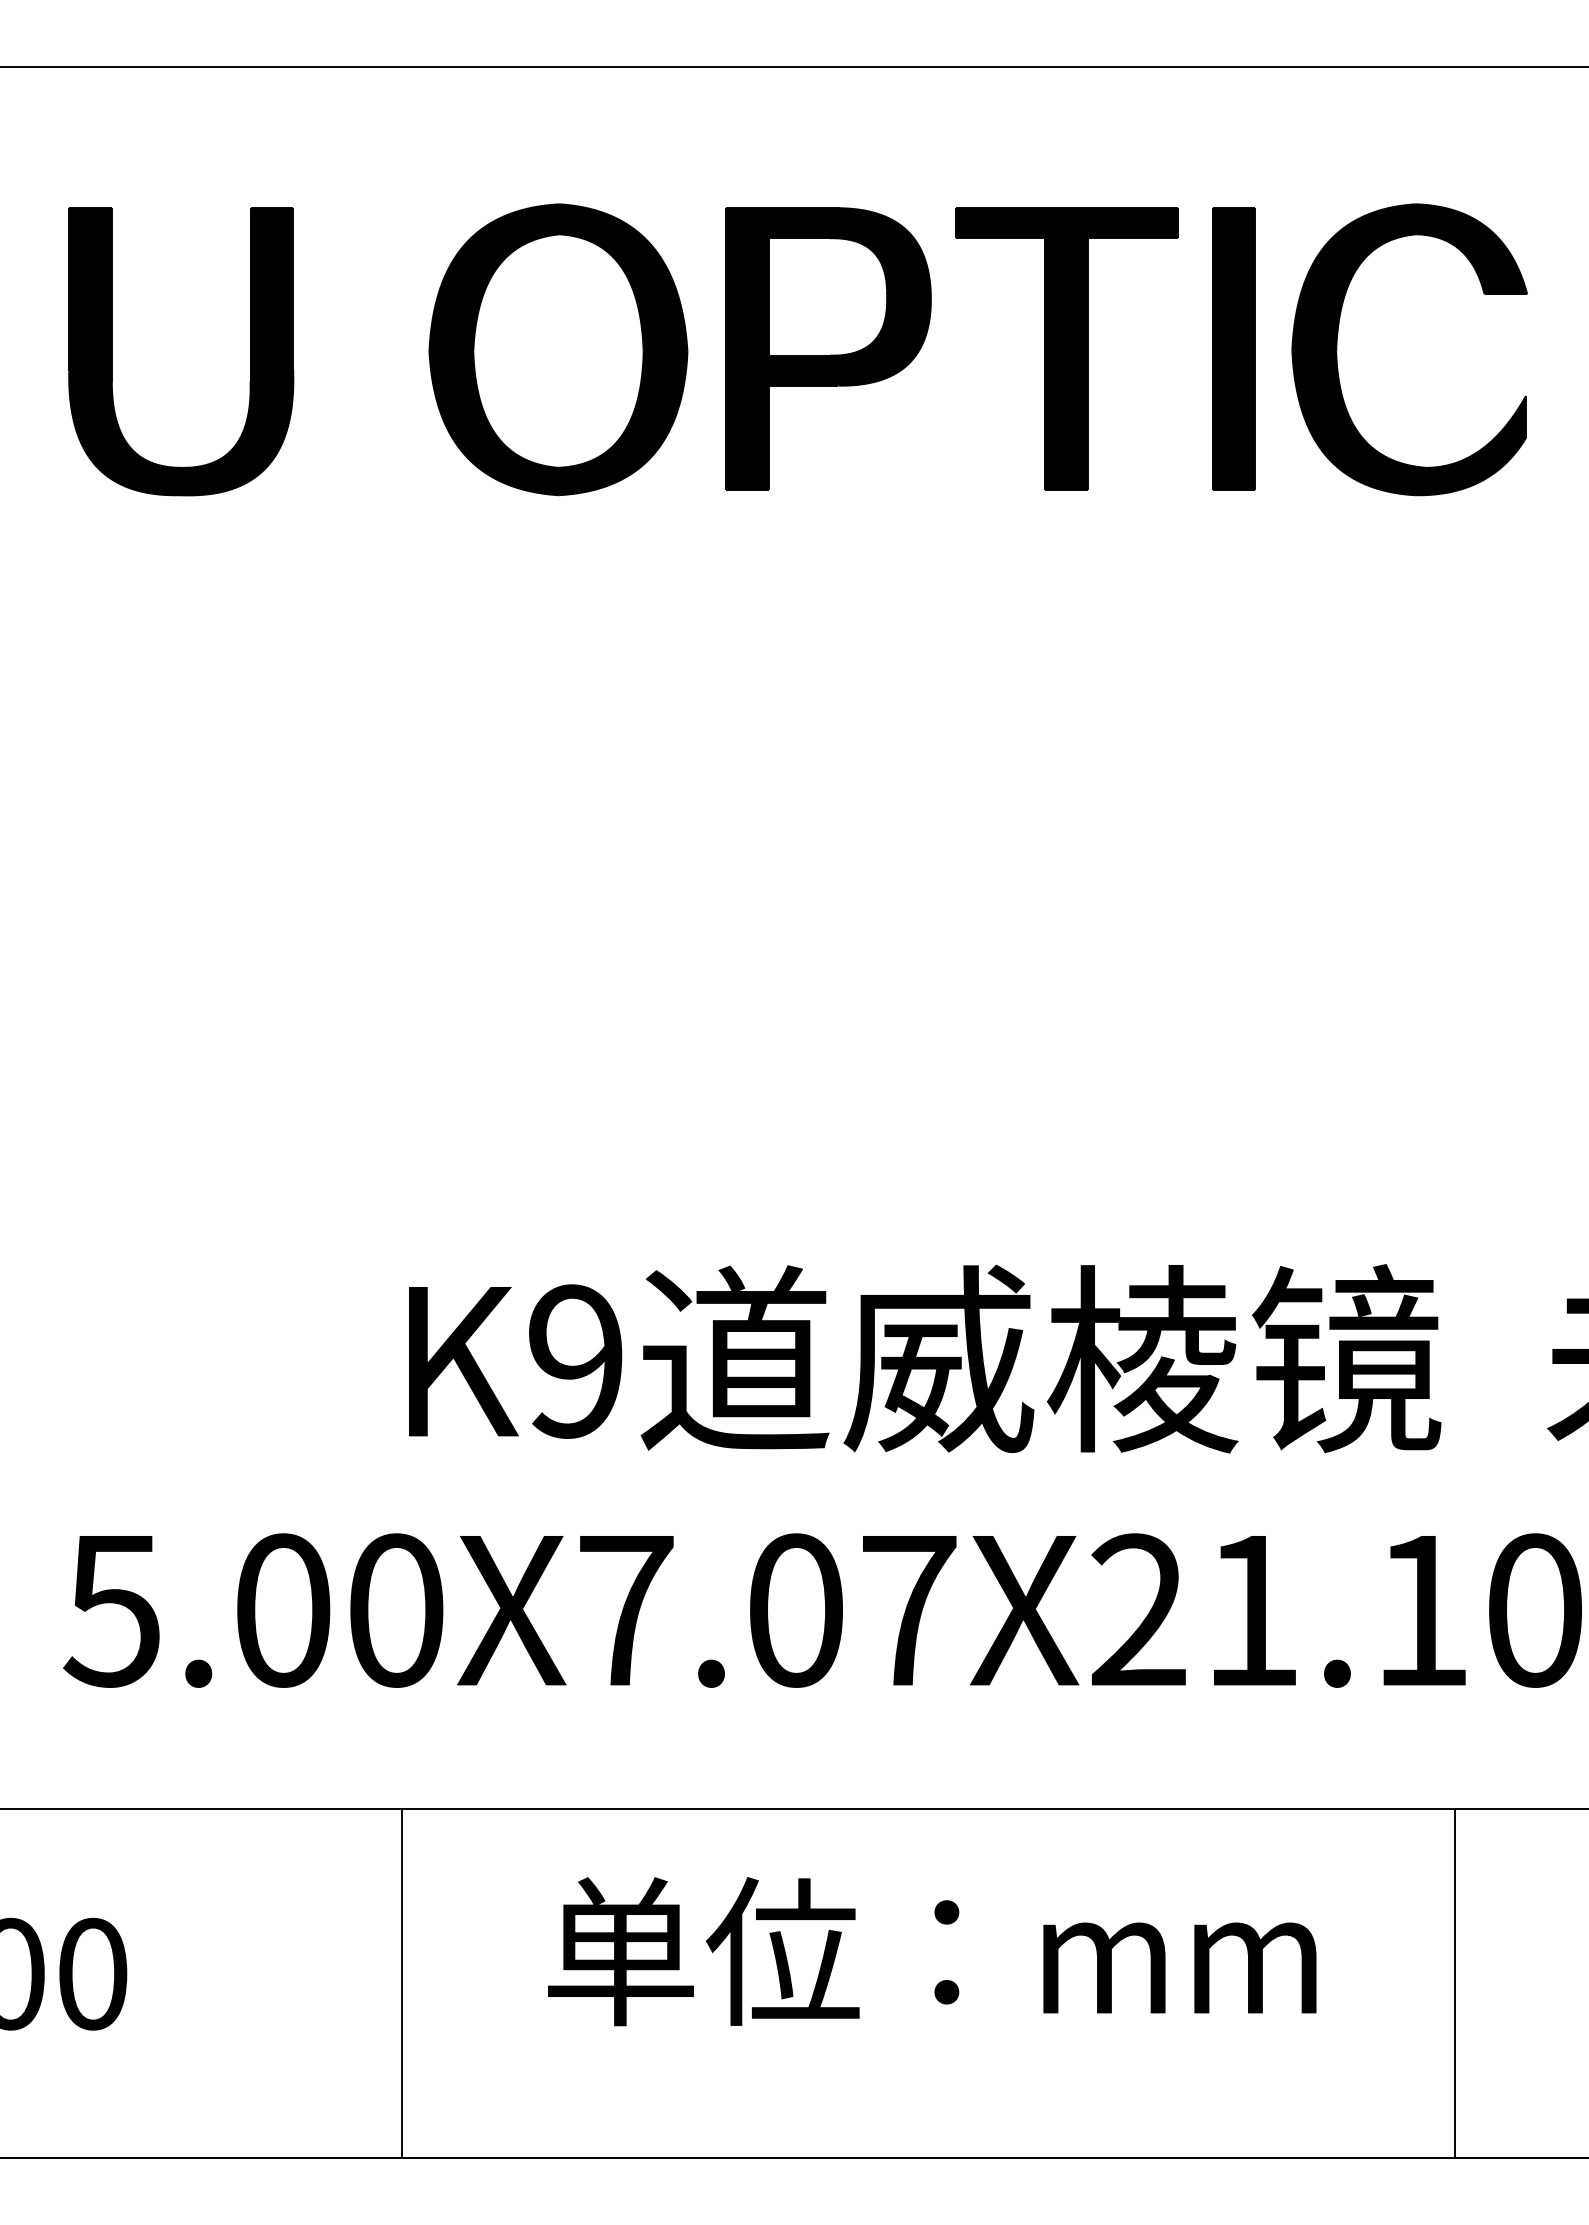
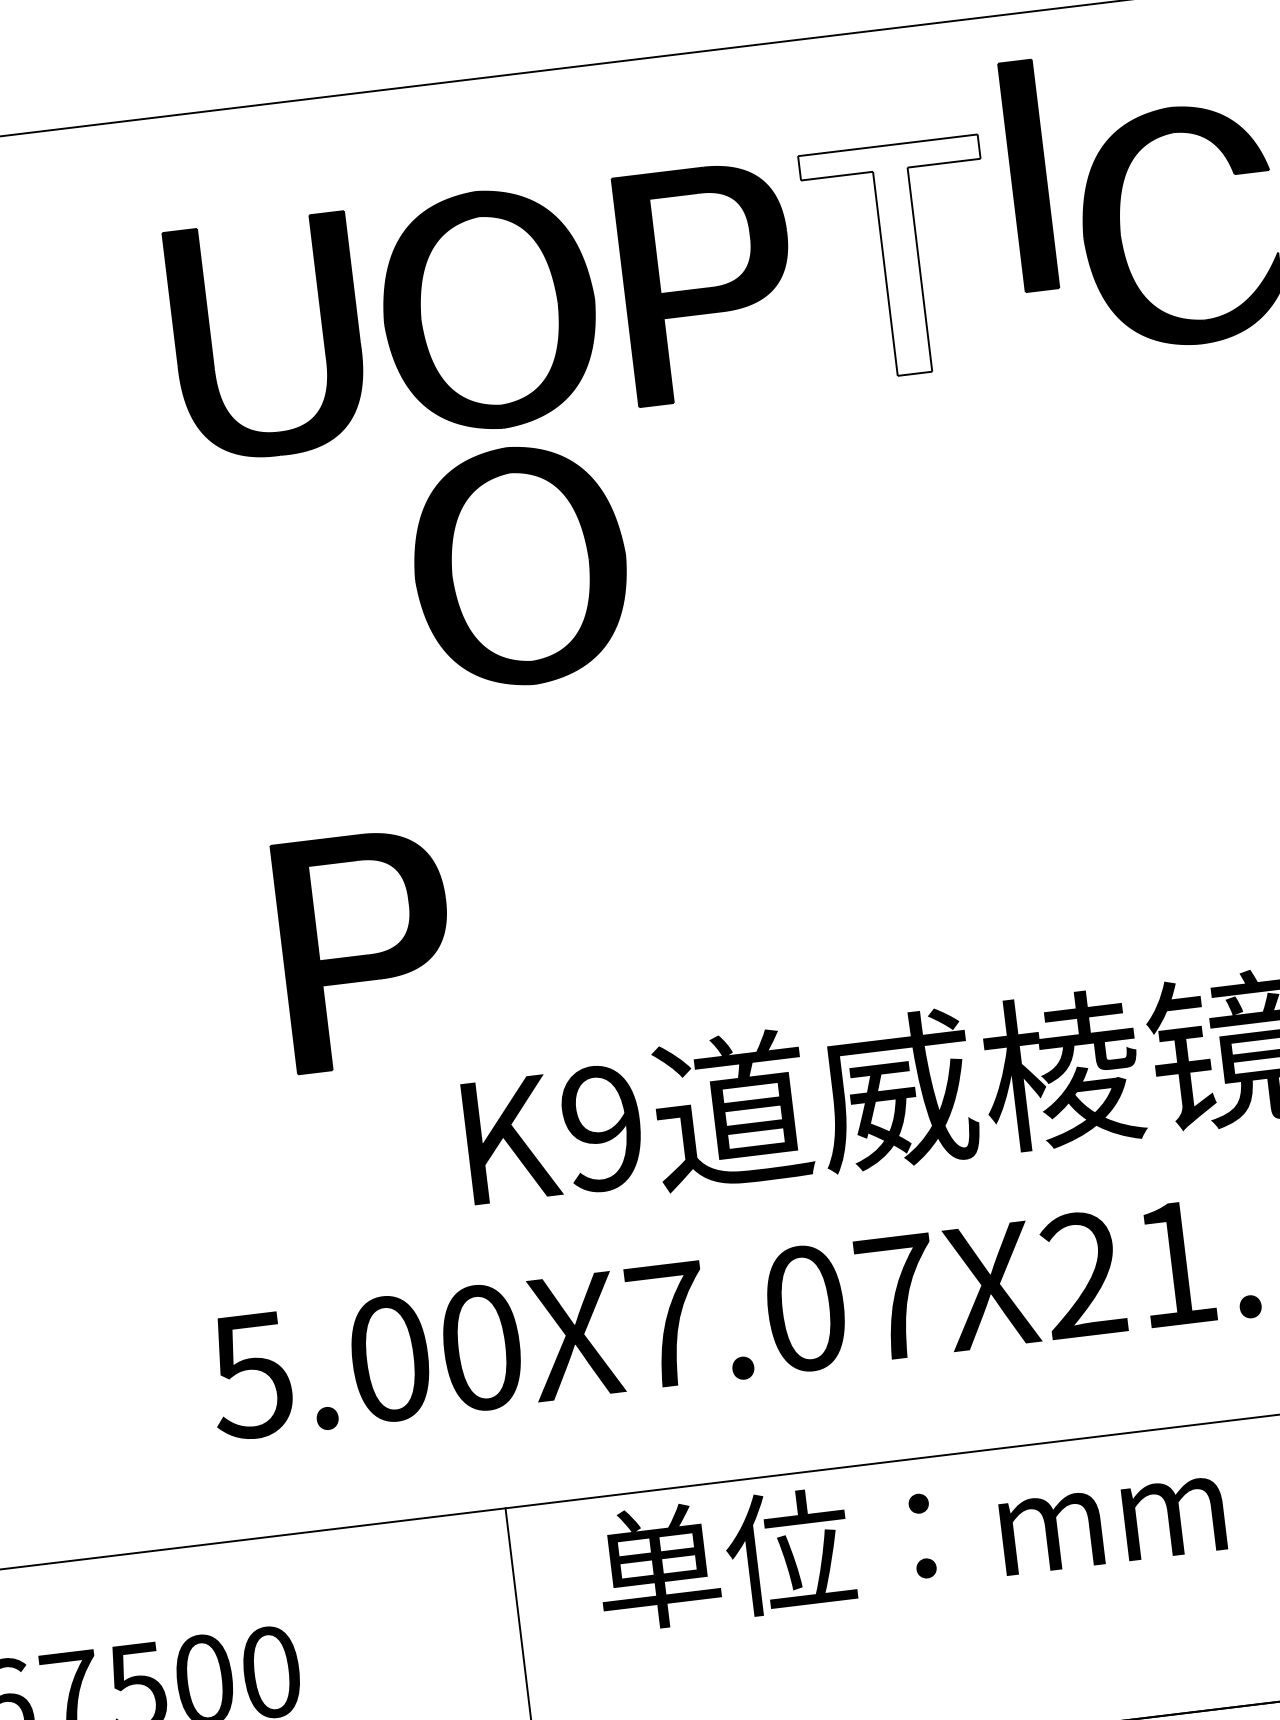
part: (1233, 348) -> (1028, 175), moved
fill: (1066, 349) -> (901, 259), removed
part: (112, 351) -> (211, 345), moved
part: (558, 665) -> (520, 565), added
part: (315, 1109) -> (366, 949), added
text: (932, 1951) -> (910, 1536), moved

